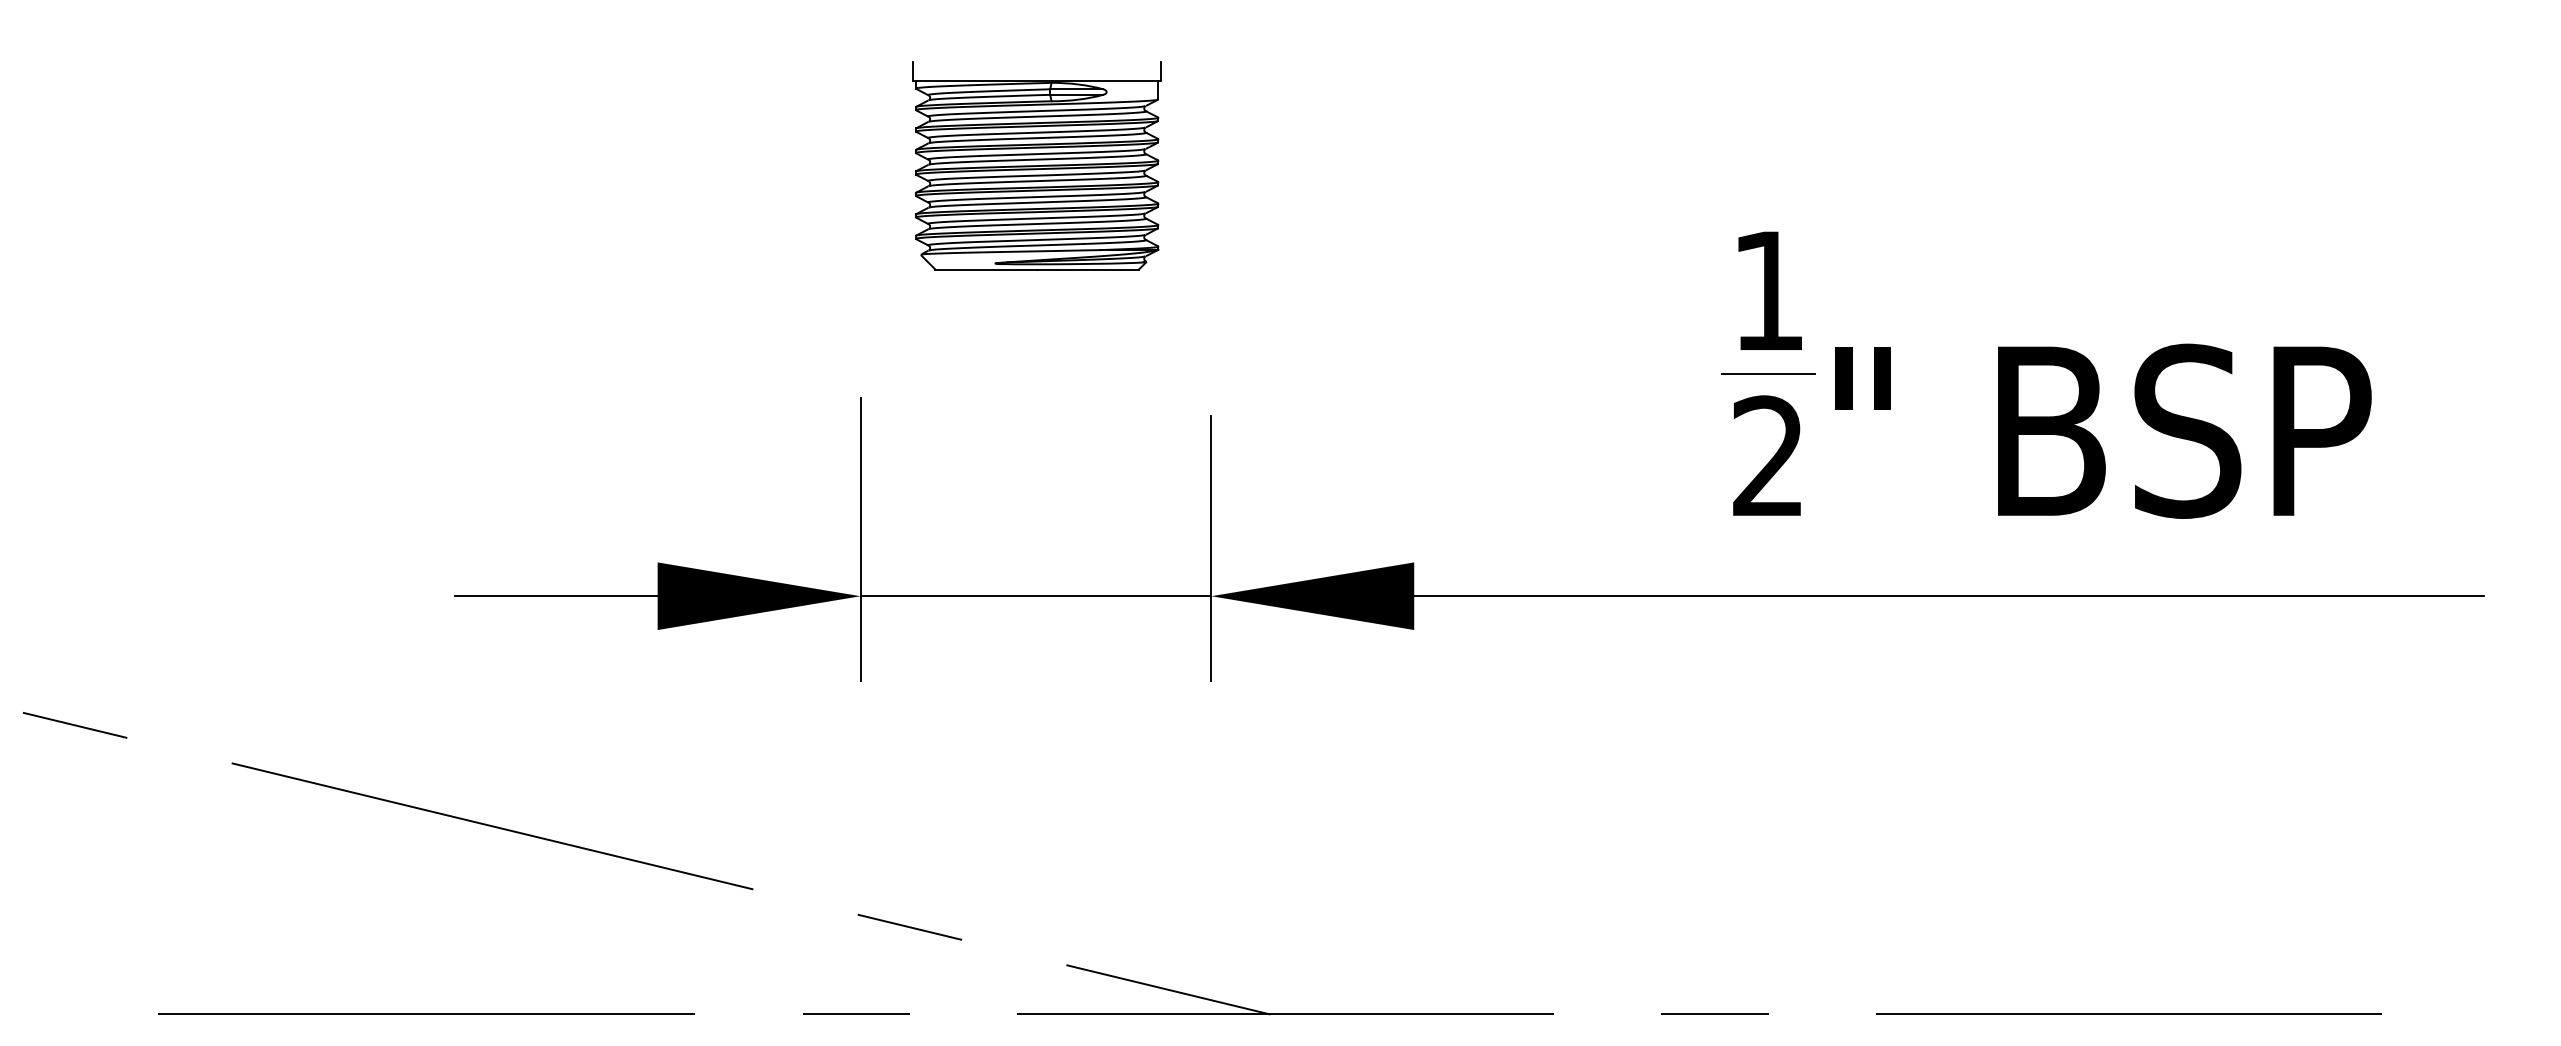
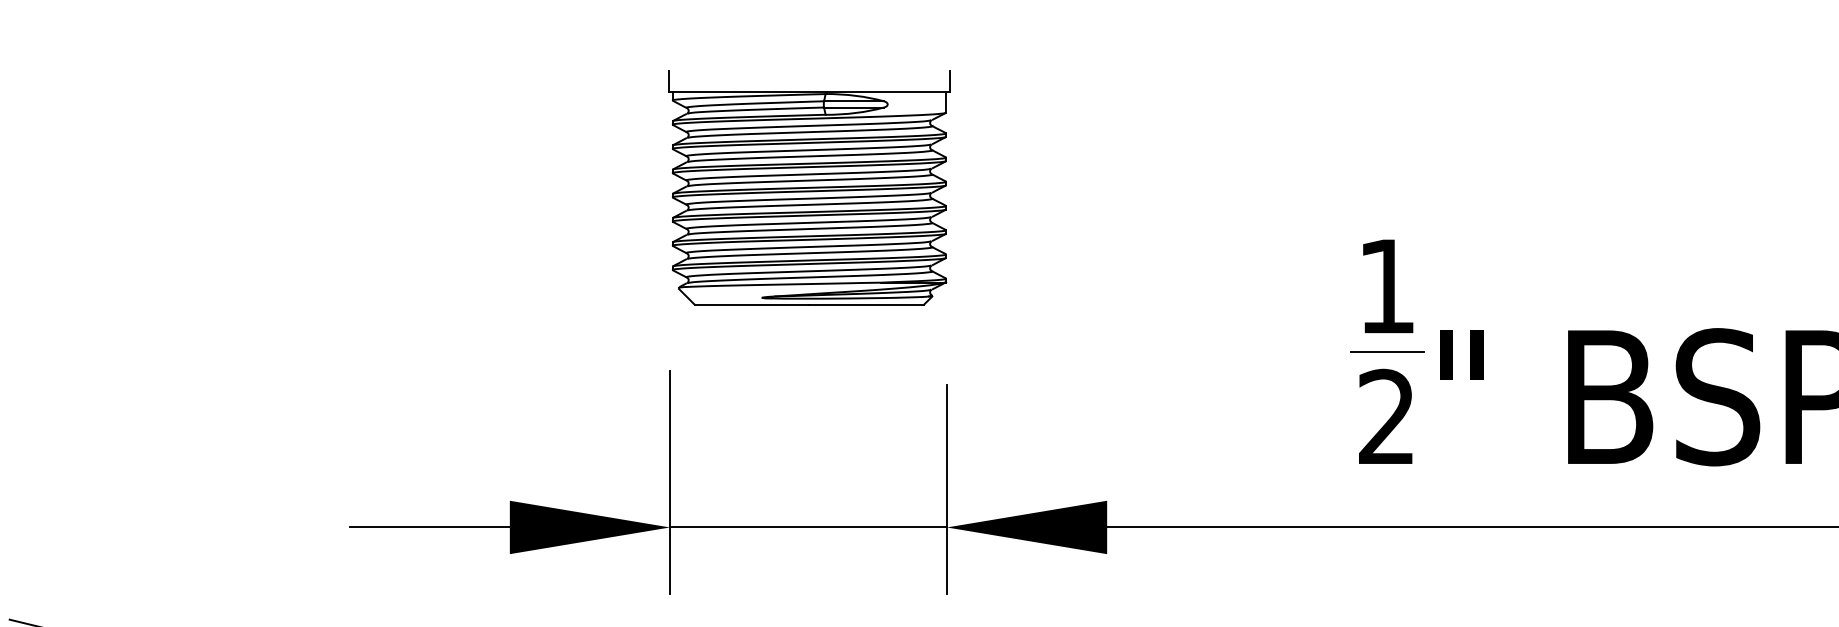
part: (1037, 165) -> (809, 187), size x1.43

